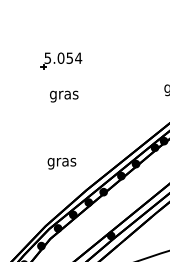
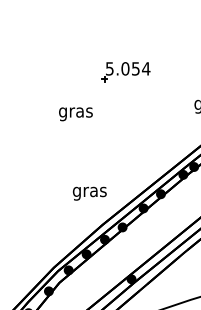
part: (61, 60) -> (125, 71), moved
text: (61, 163) -> (89, 193), moved

